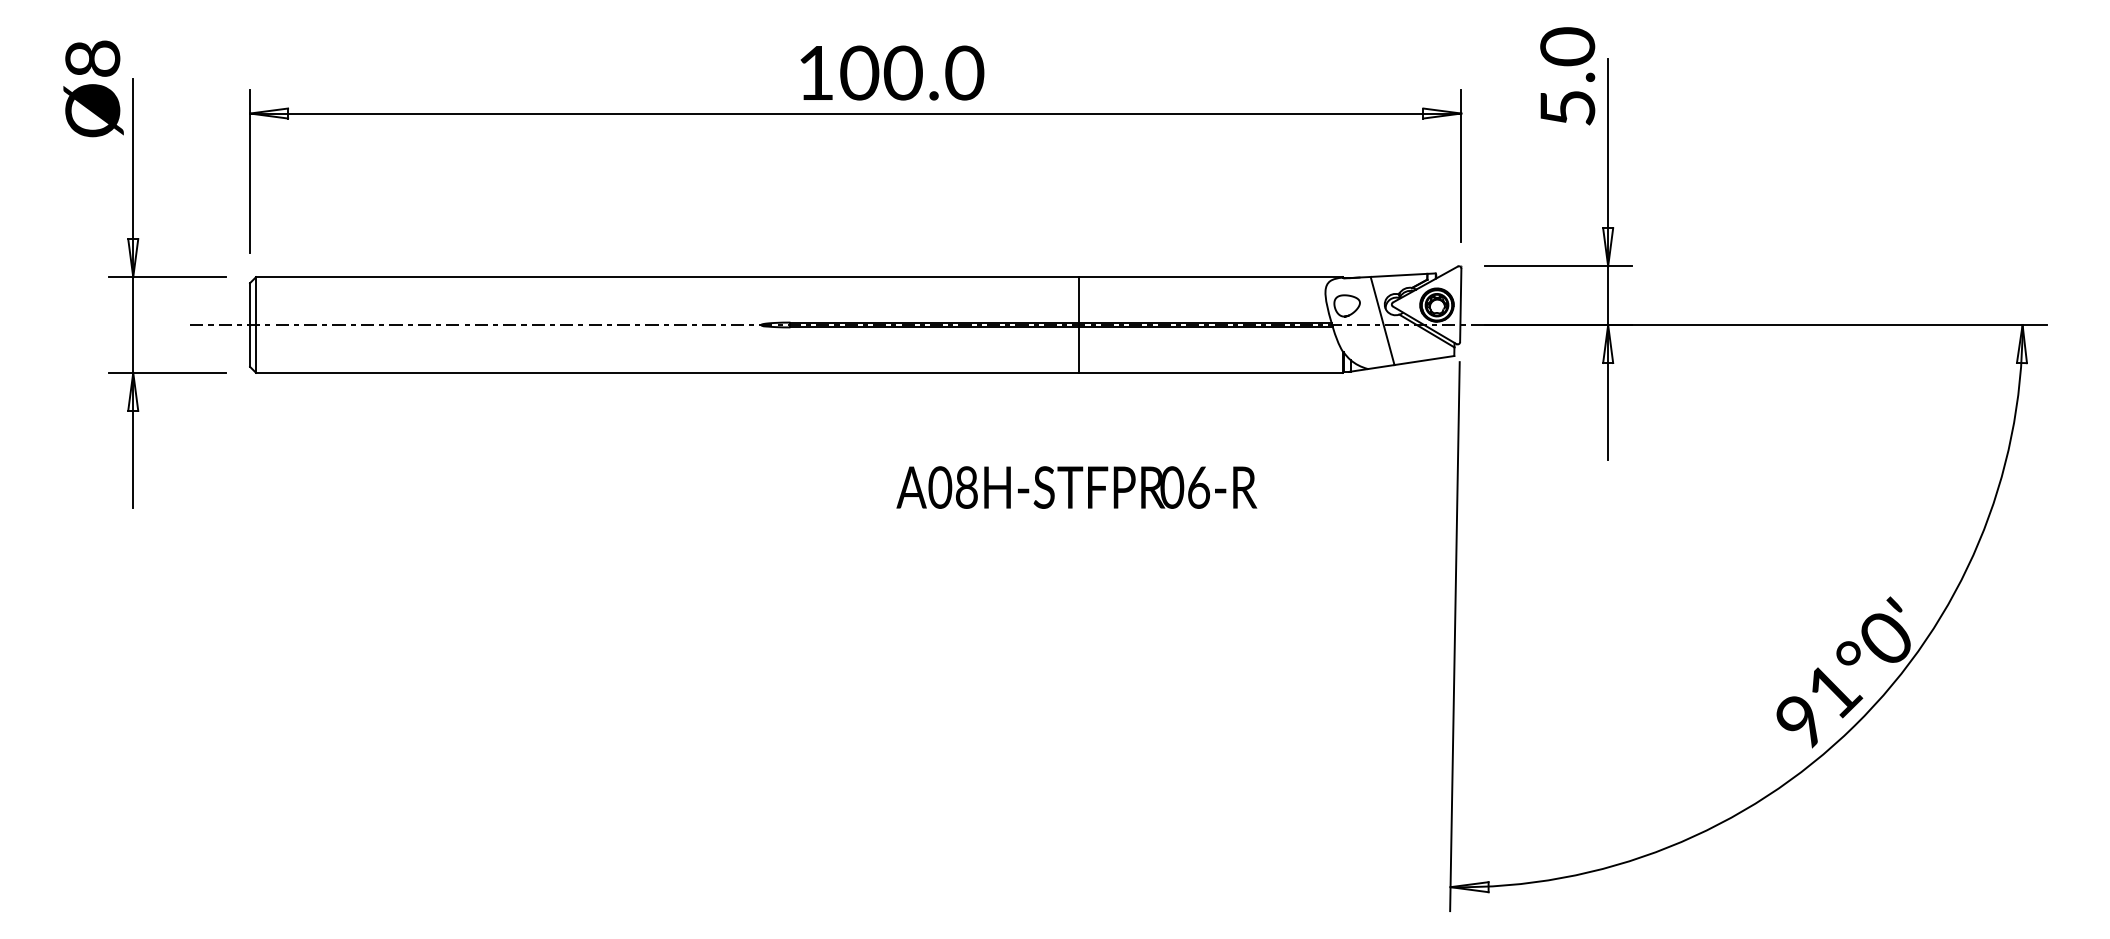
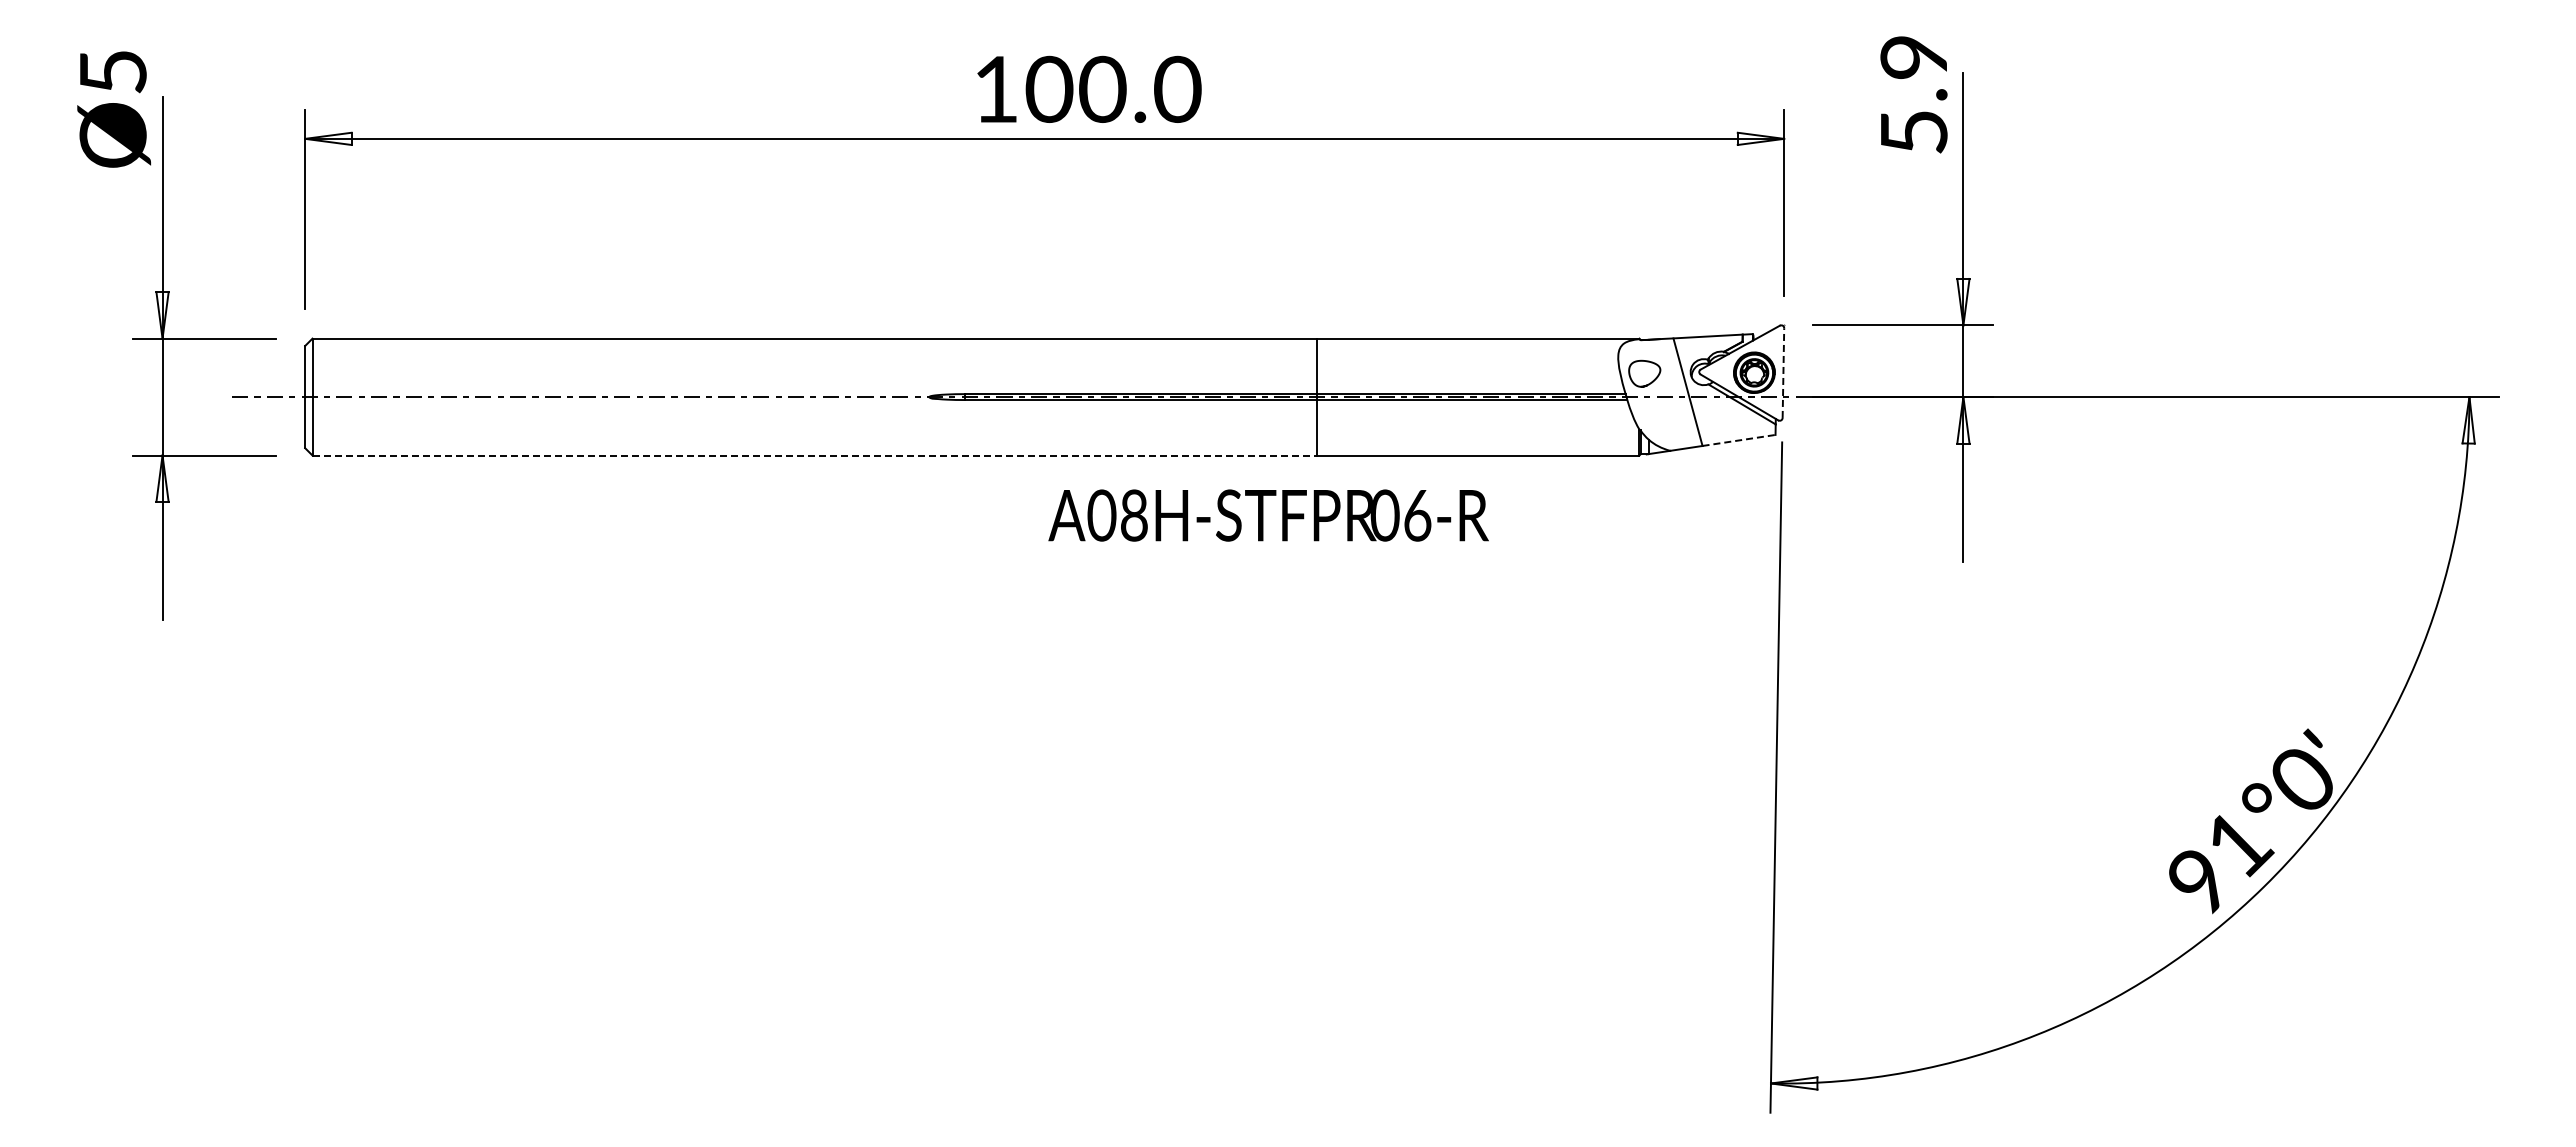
text: (1568, 46) -> (1914, 57), 5.0 -> 5.9
text: (92, 58) -> (112, 71), Ø8 -> Ø5
line: (1460, 305) -> (1783, 373), solid -> dashed
line: (1424, 360) -> (1739, 440), solid -> dashed
line: (668, 372) -> (815, 455), solid -> dashed
text: (1076, 487) -> (1268, 515), moved

